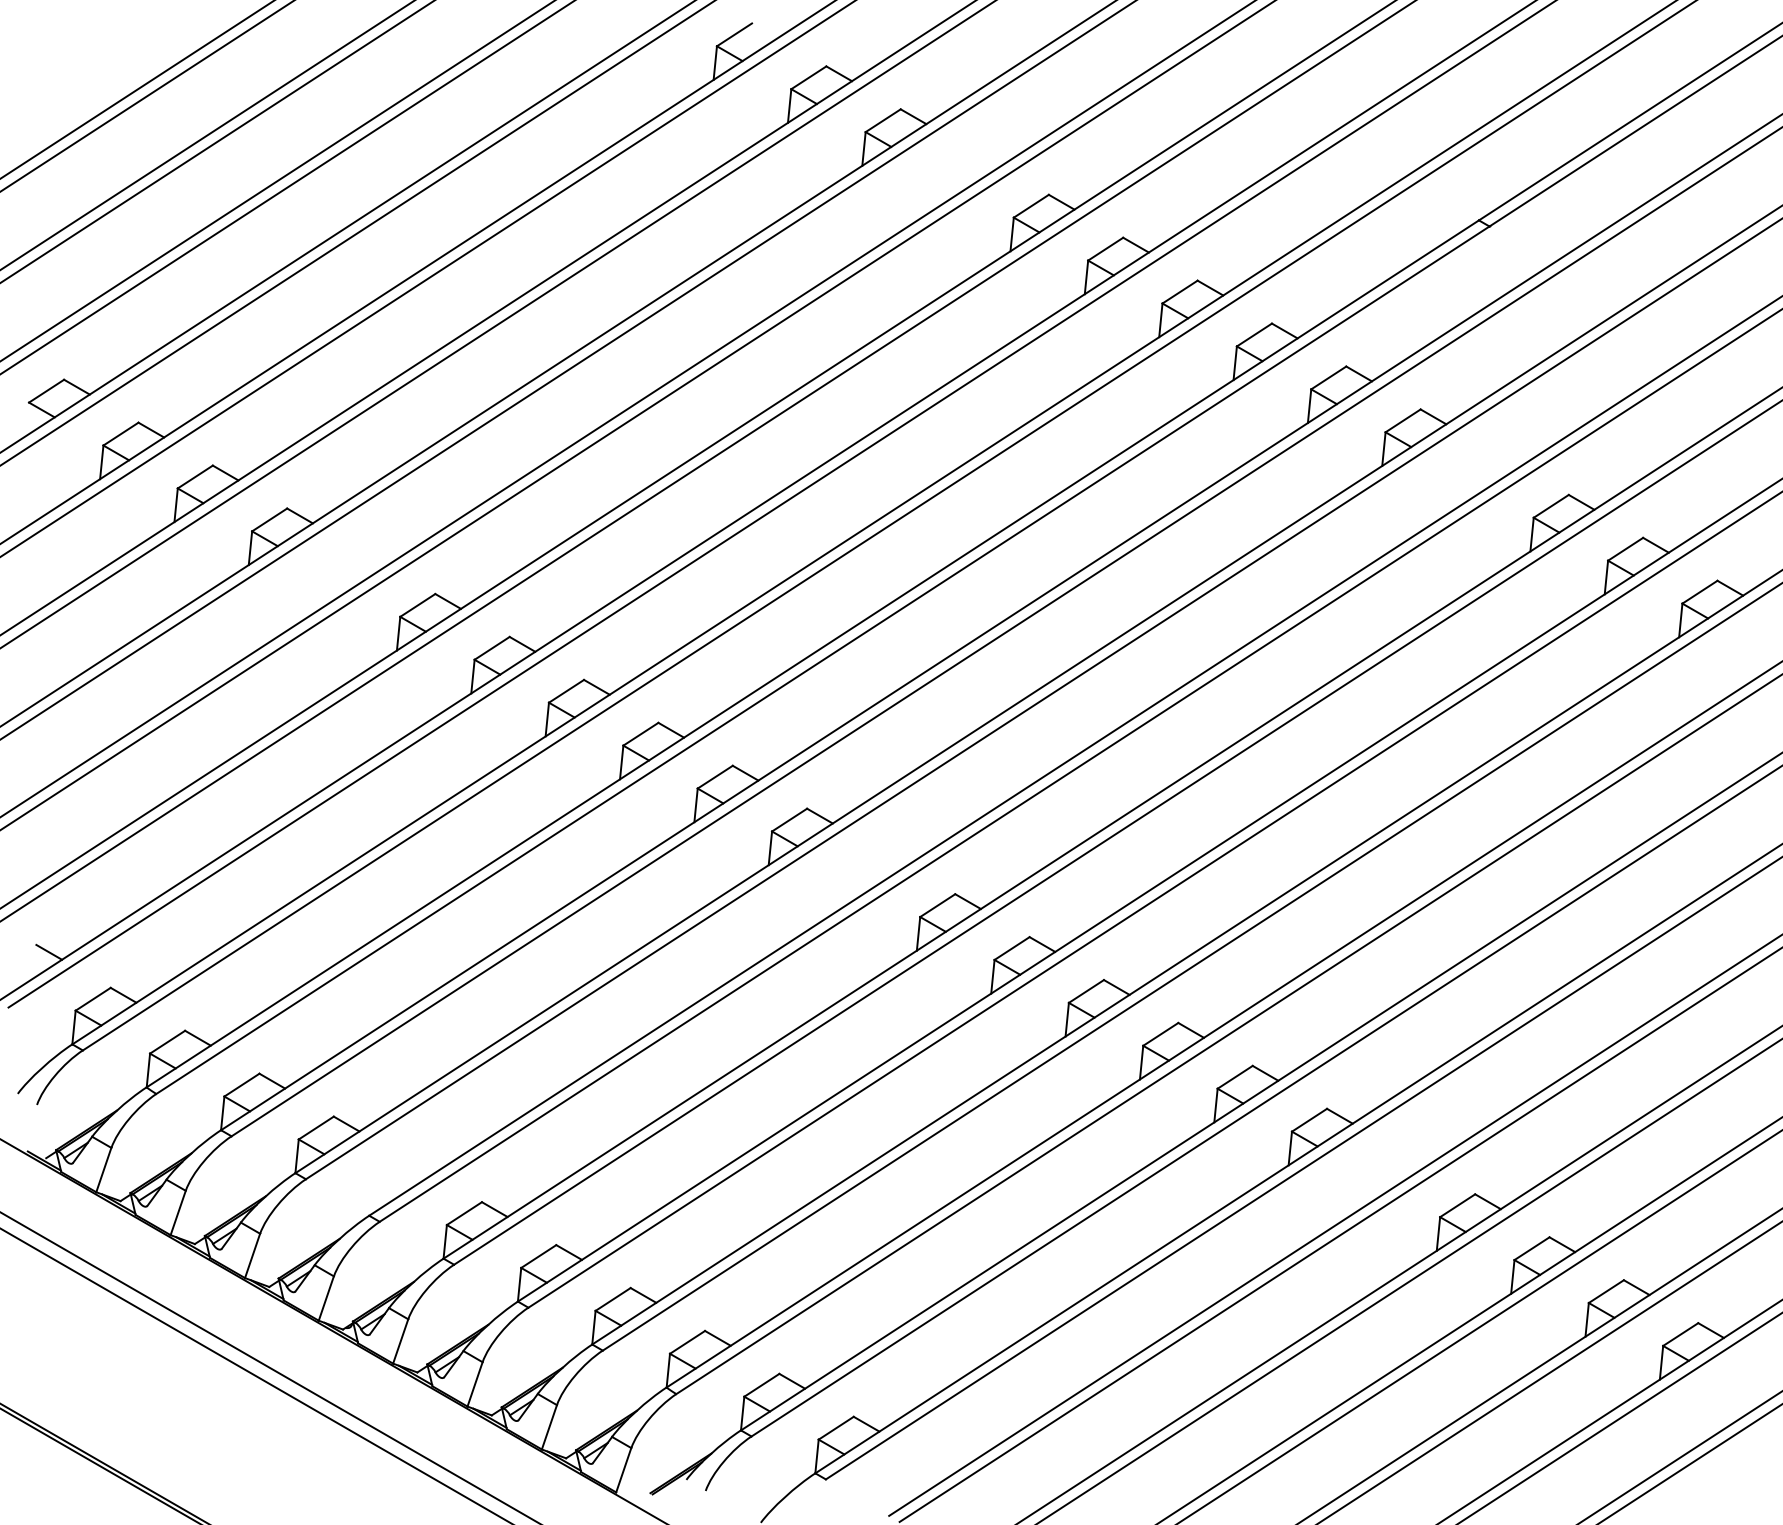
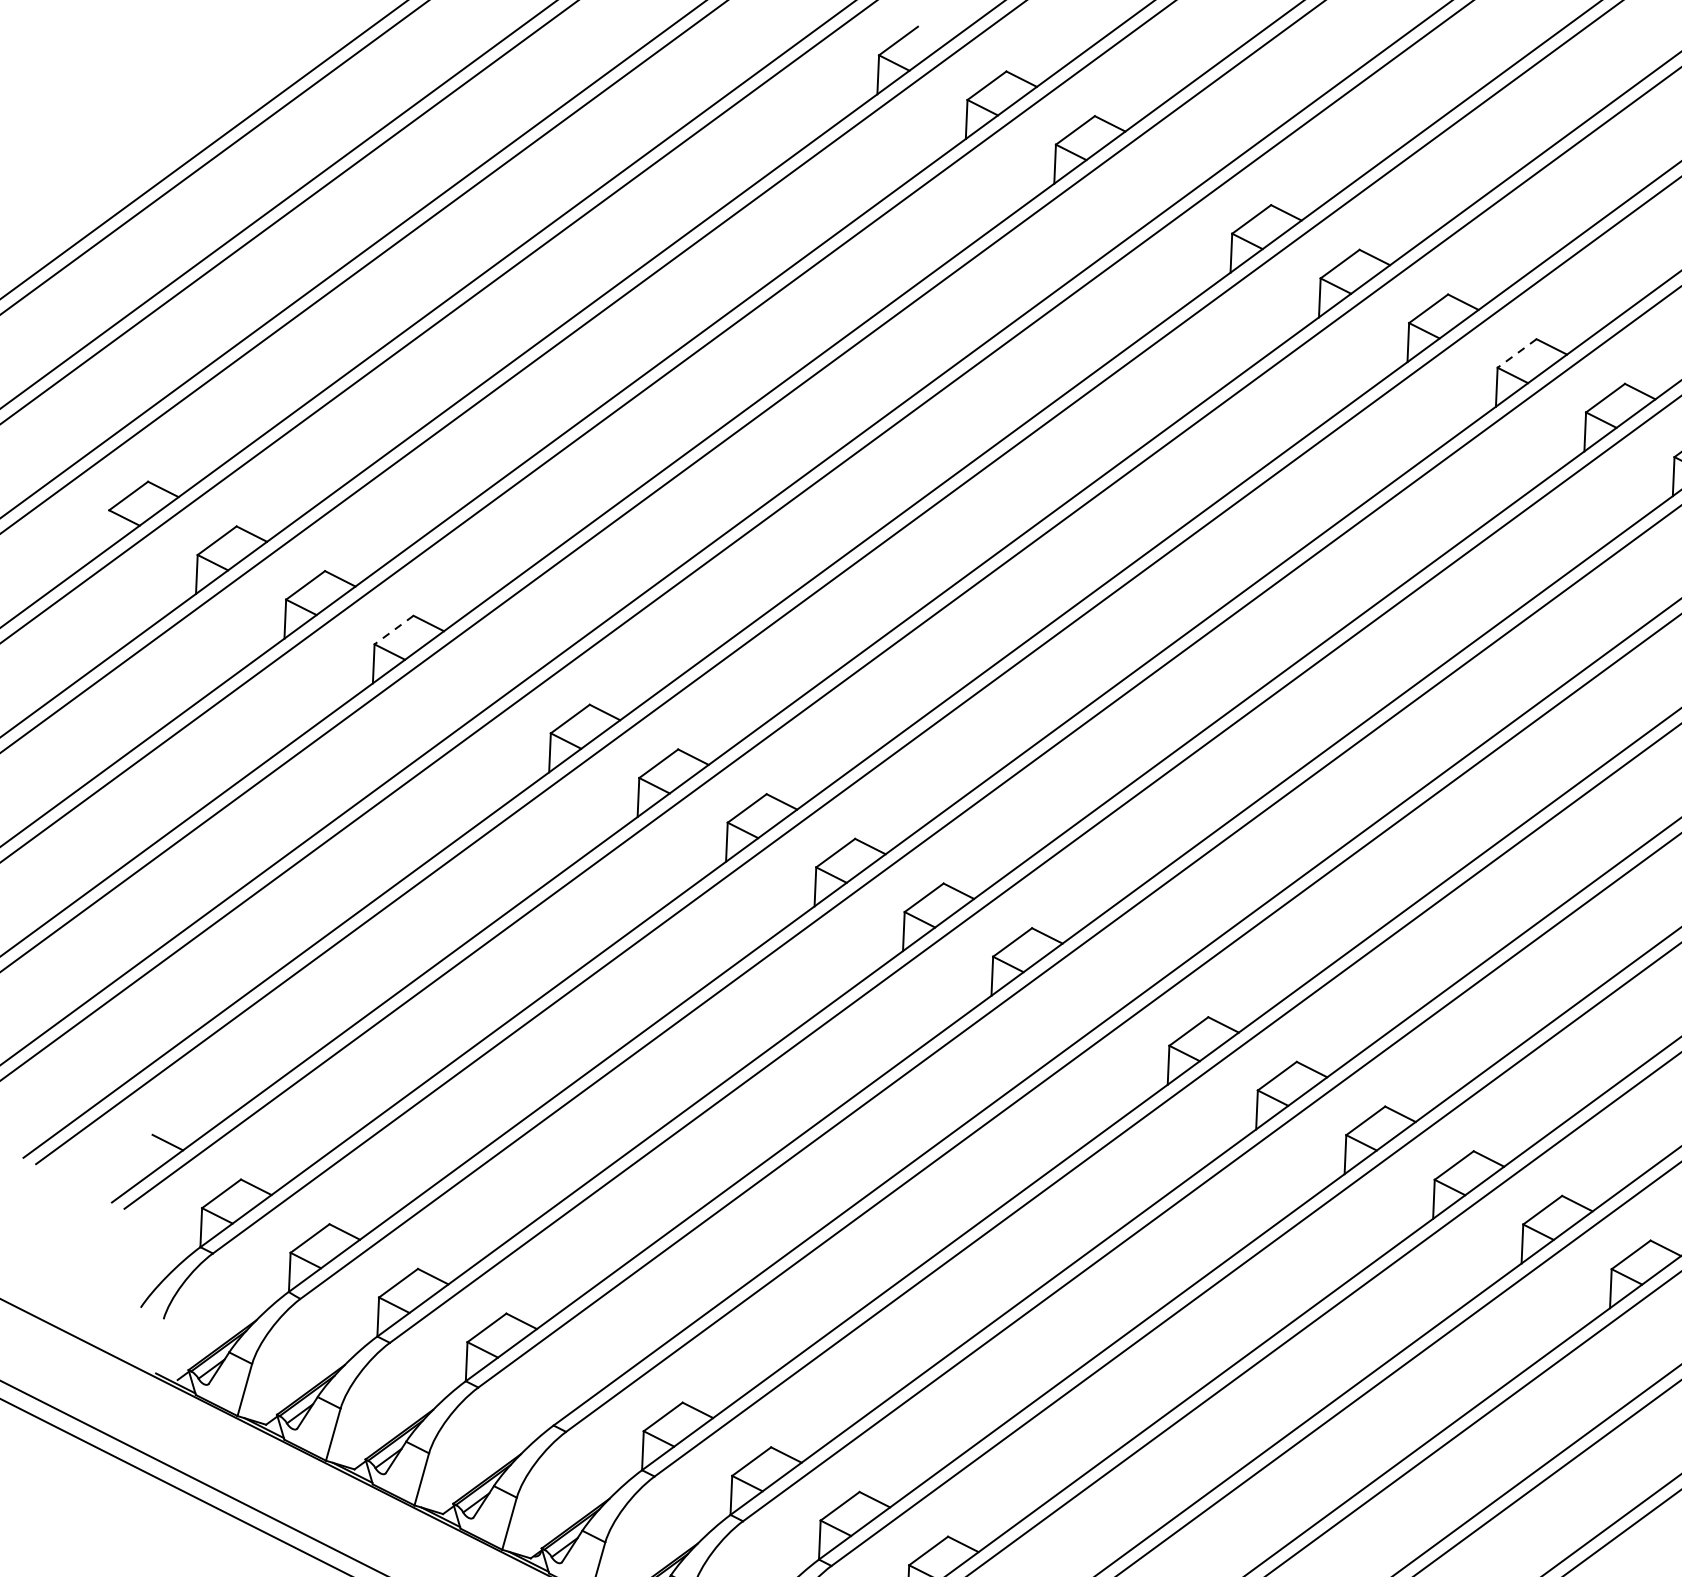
line: (1254, 335) -> (1517, 354), solid -> dashed
line: (269, 519) -> (393, 629), solid -> dashed

